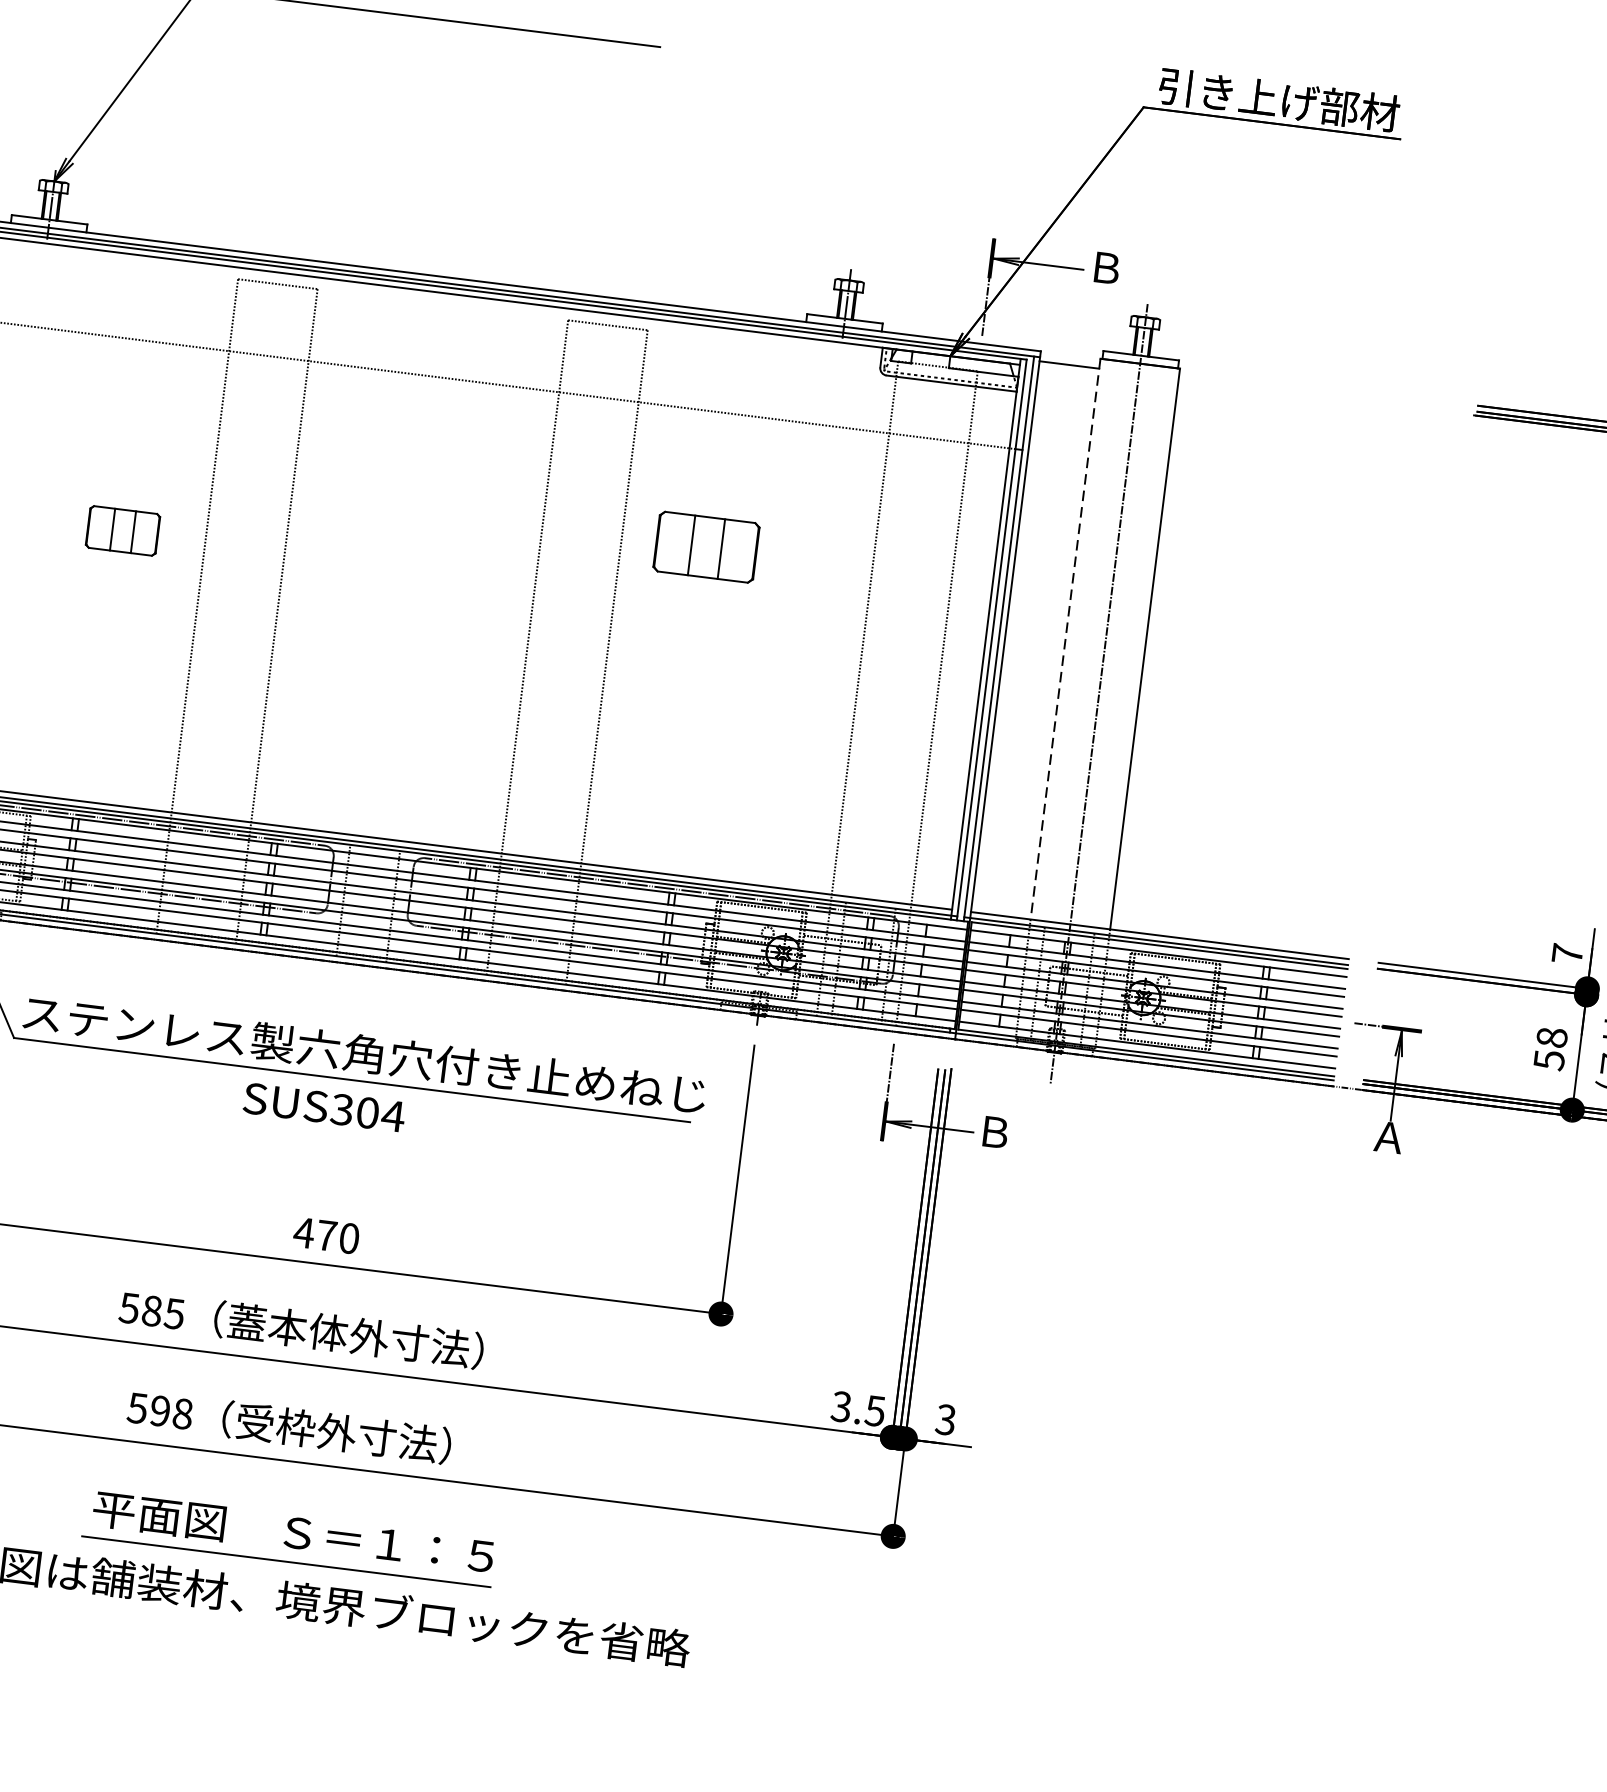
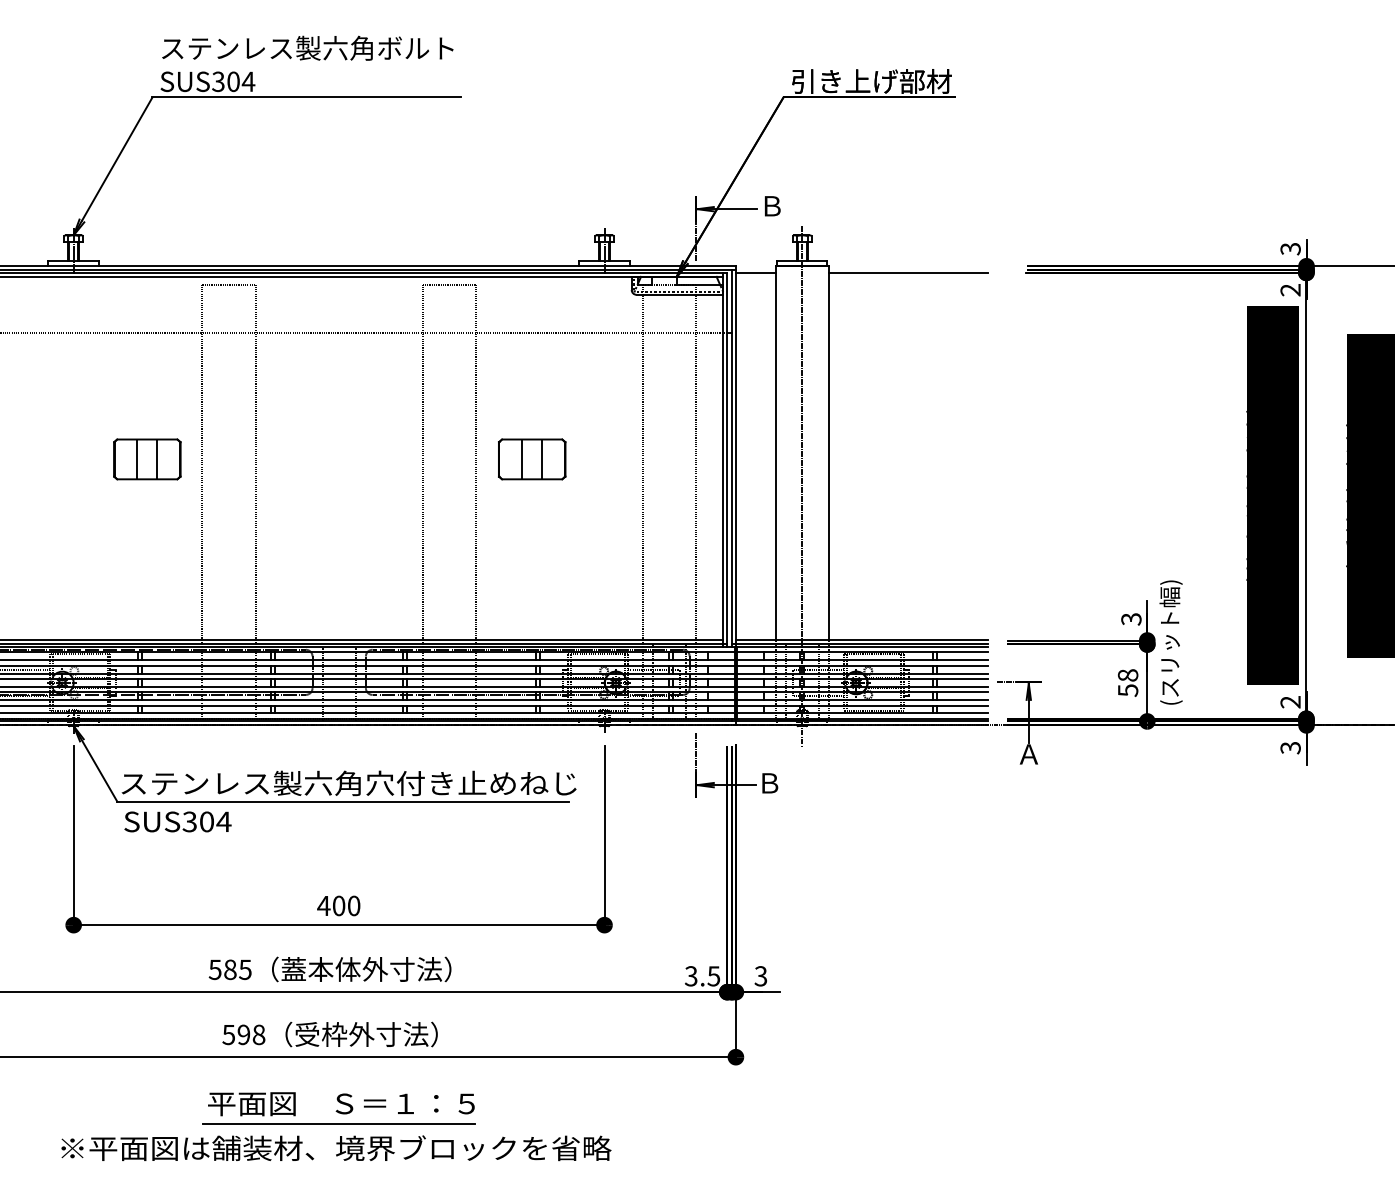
line: (1298, 392) -> (908, 272), added
part: (123, 531) -> (147, 459), size x1.43
part: (706, 547) -> (532, 459), moved
line: (1065, 639) -> (775, 453), dashed -> solid
text: (1567, 954) -> (1131, 619), 7 -> 3
text: (323, 1106) -> (177, 821), moved
text: (326, 1234) -> (338, 905), 470 -> 400

